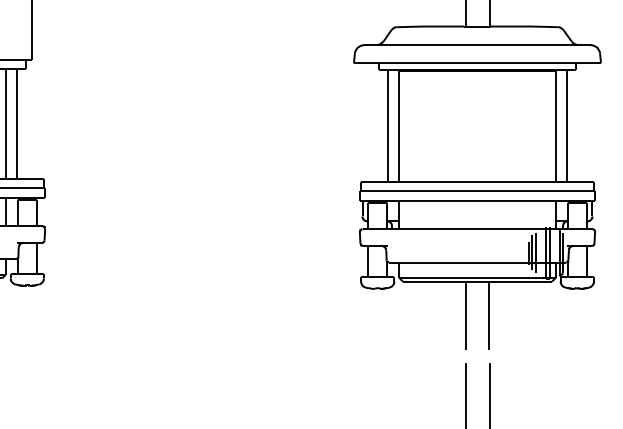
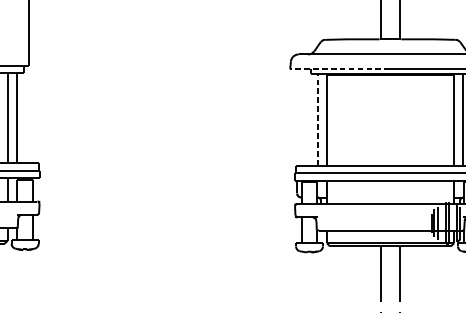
line: (415, 63) -> (340, 69), solid -> dashed
line: (388, 125) -> (318, 119), solid -> dashed

